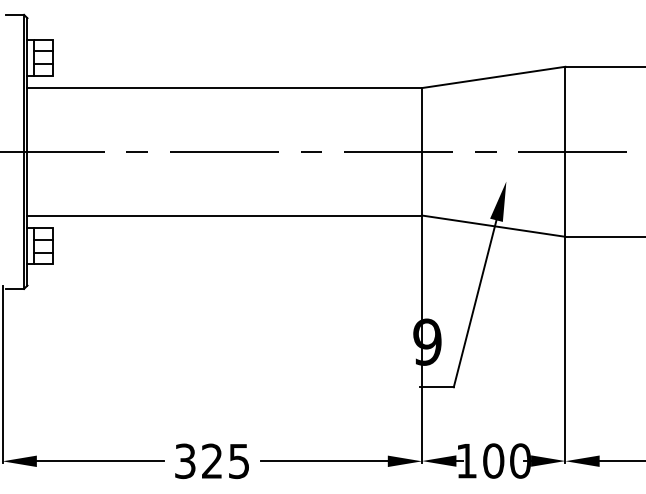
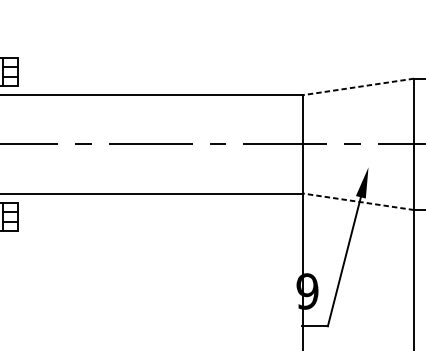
line: (493, 77) -> (358, 86), solid -> dashed
line: (493, 226) -> (358, 202), solid -> dashed

